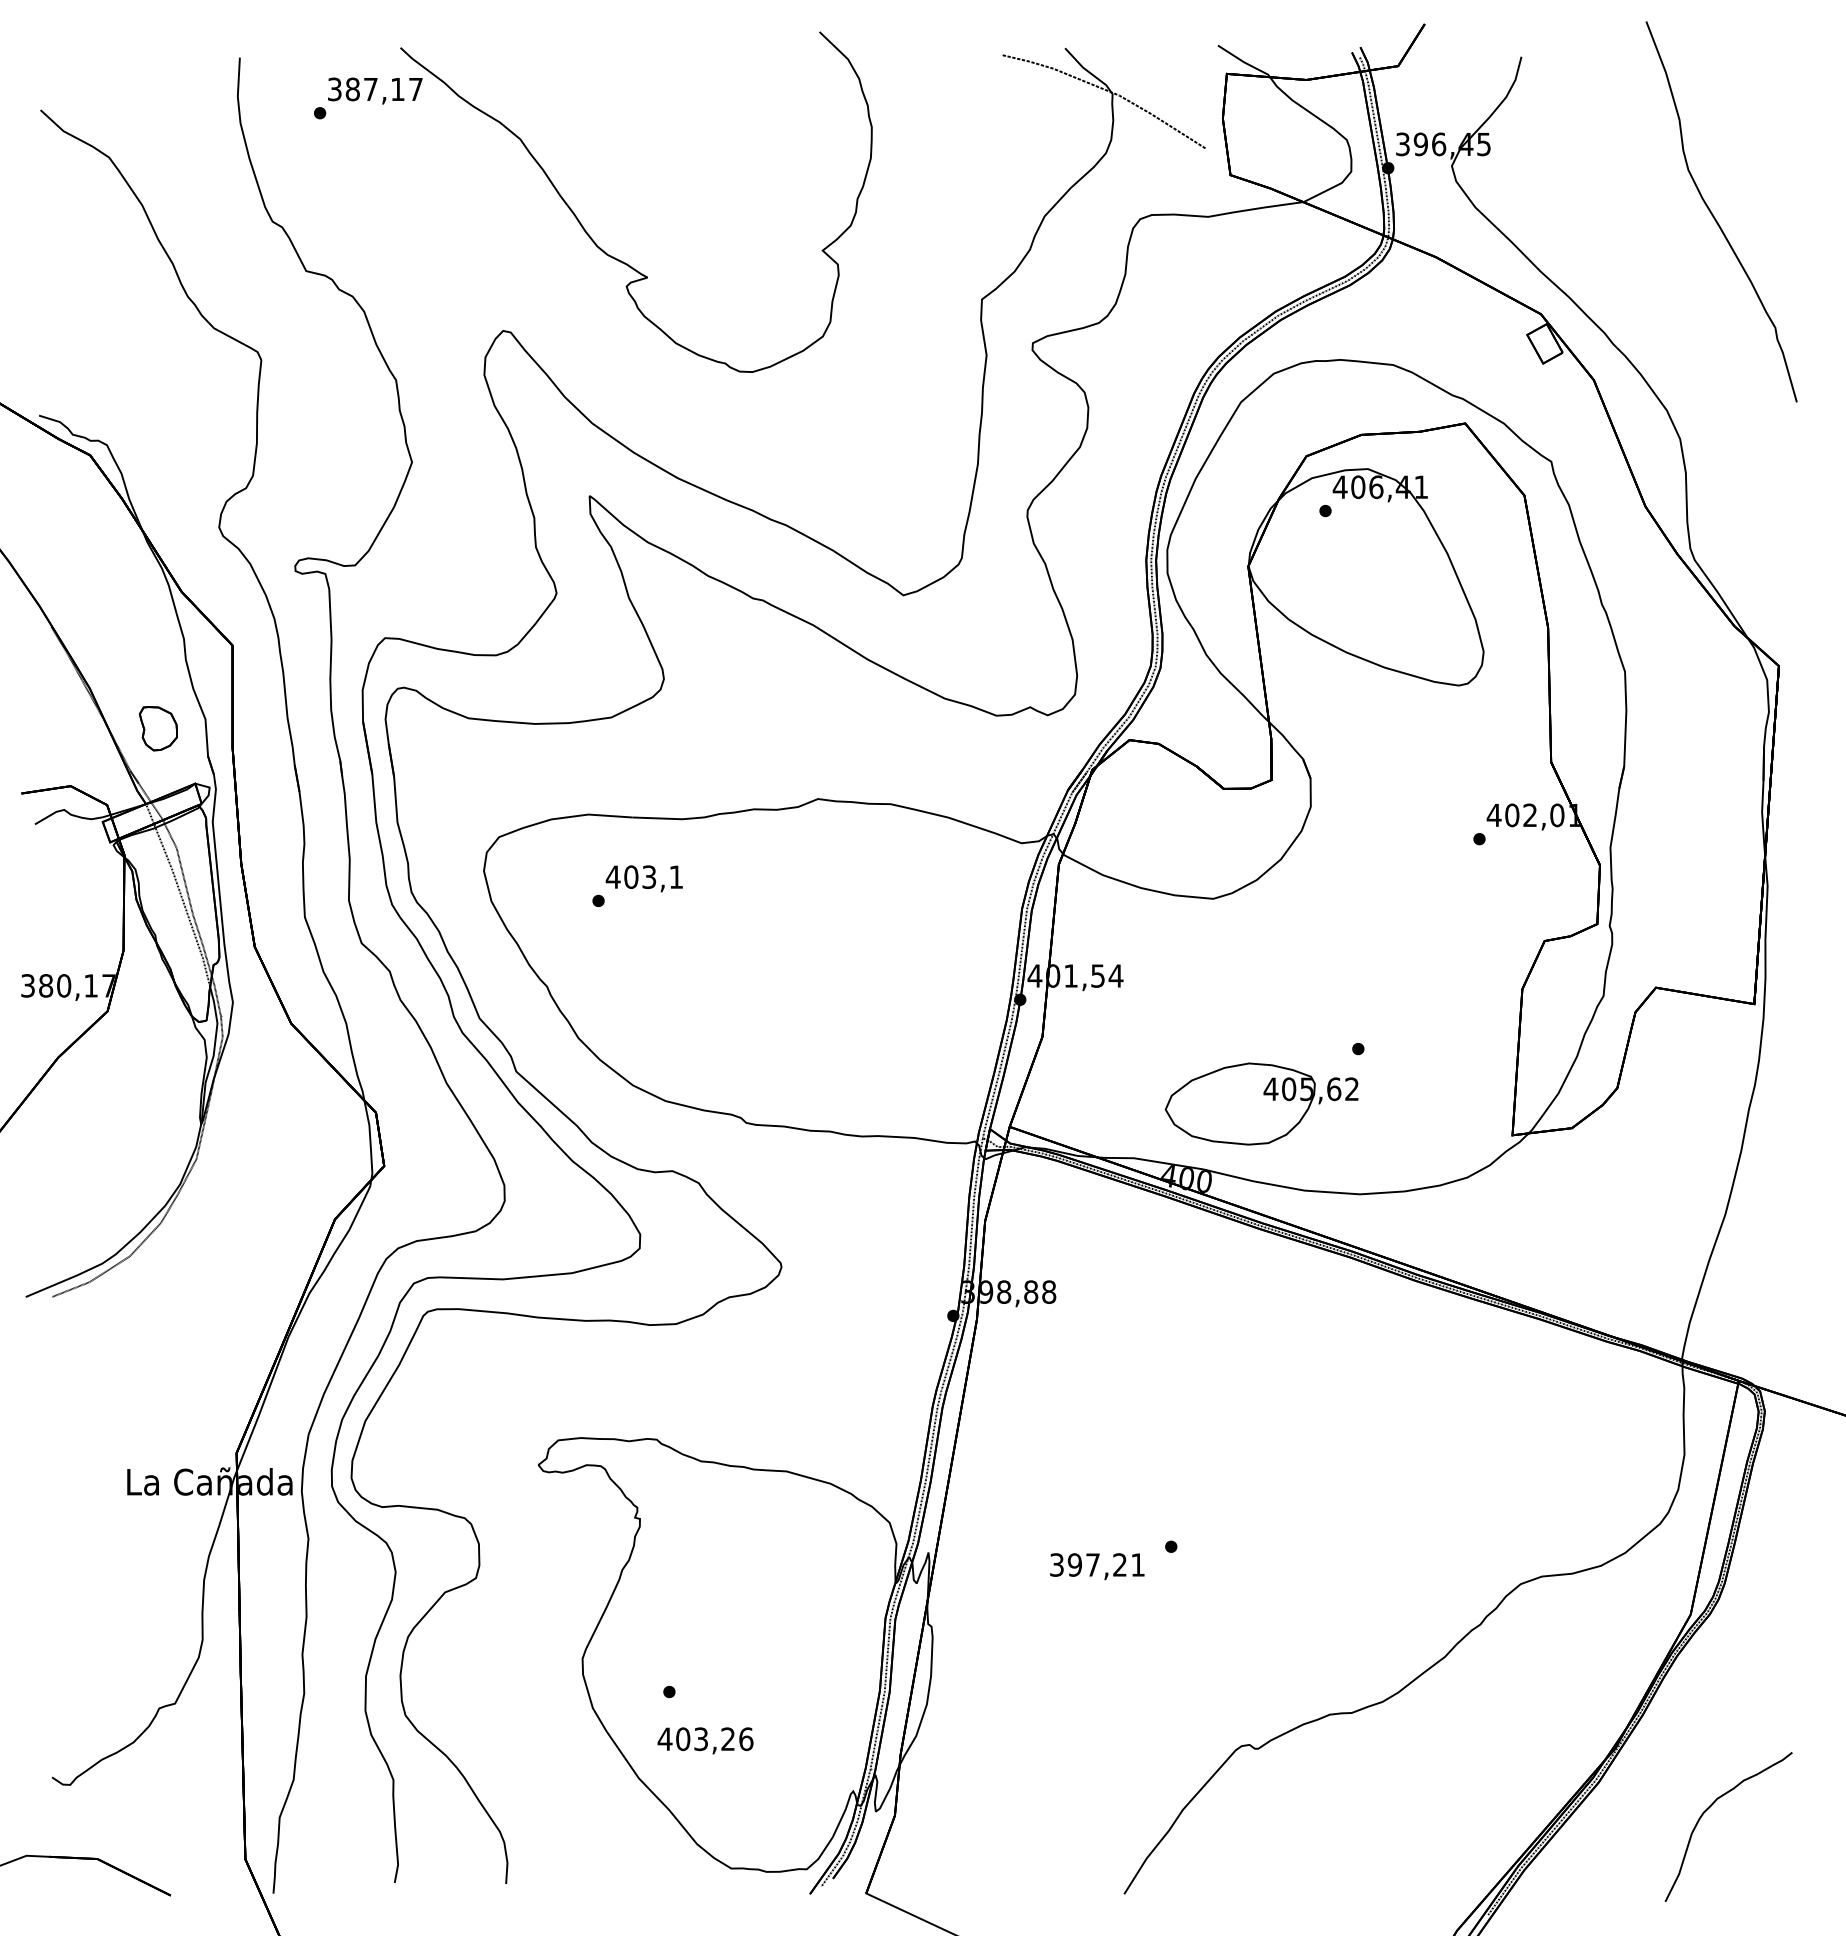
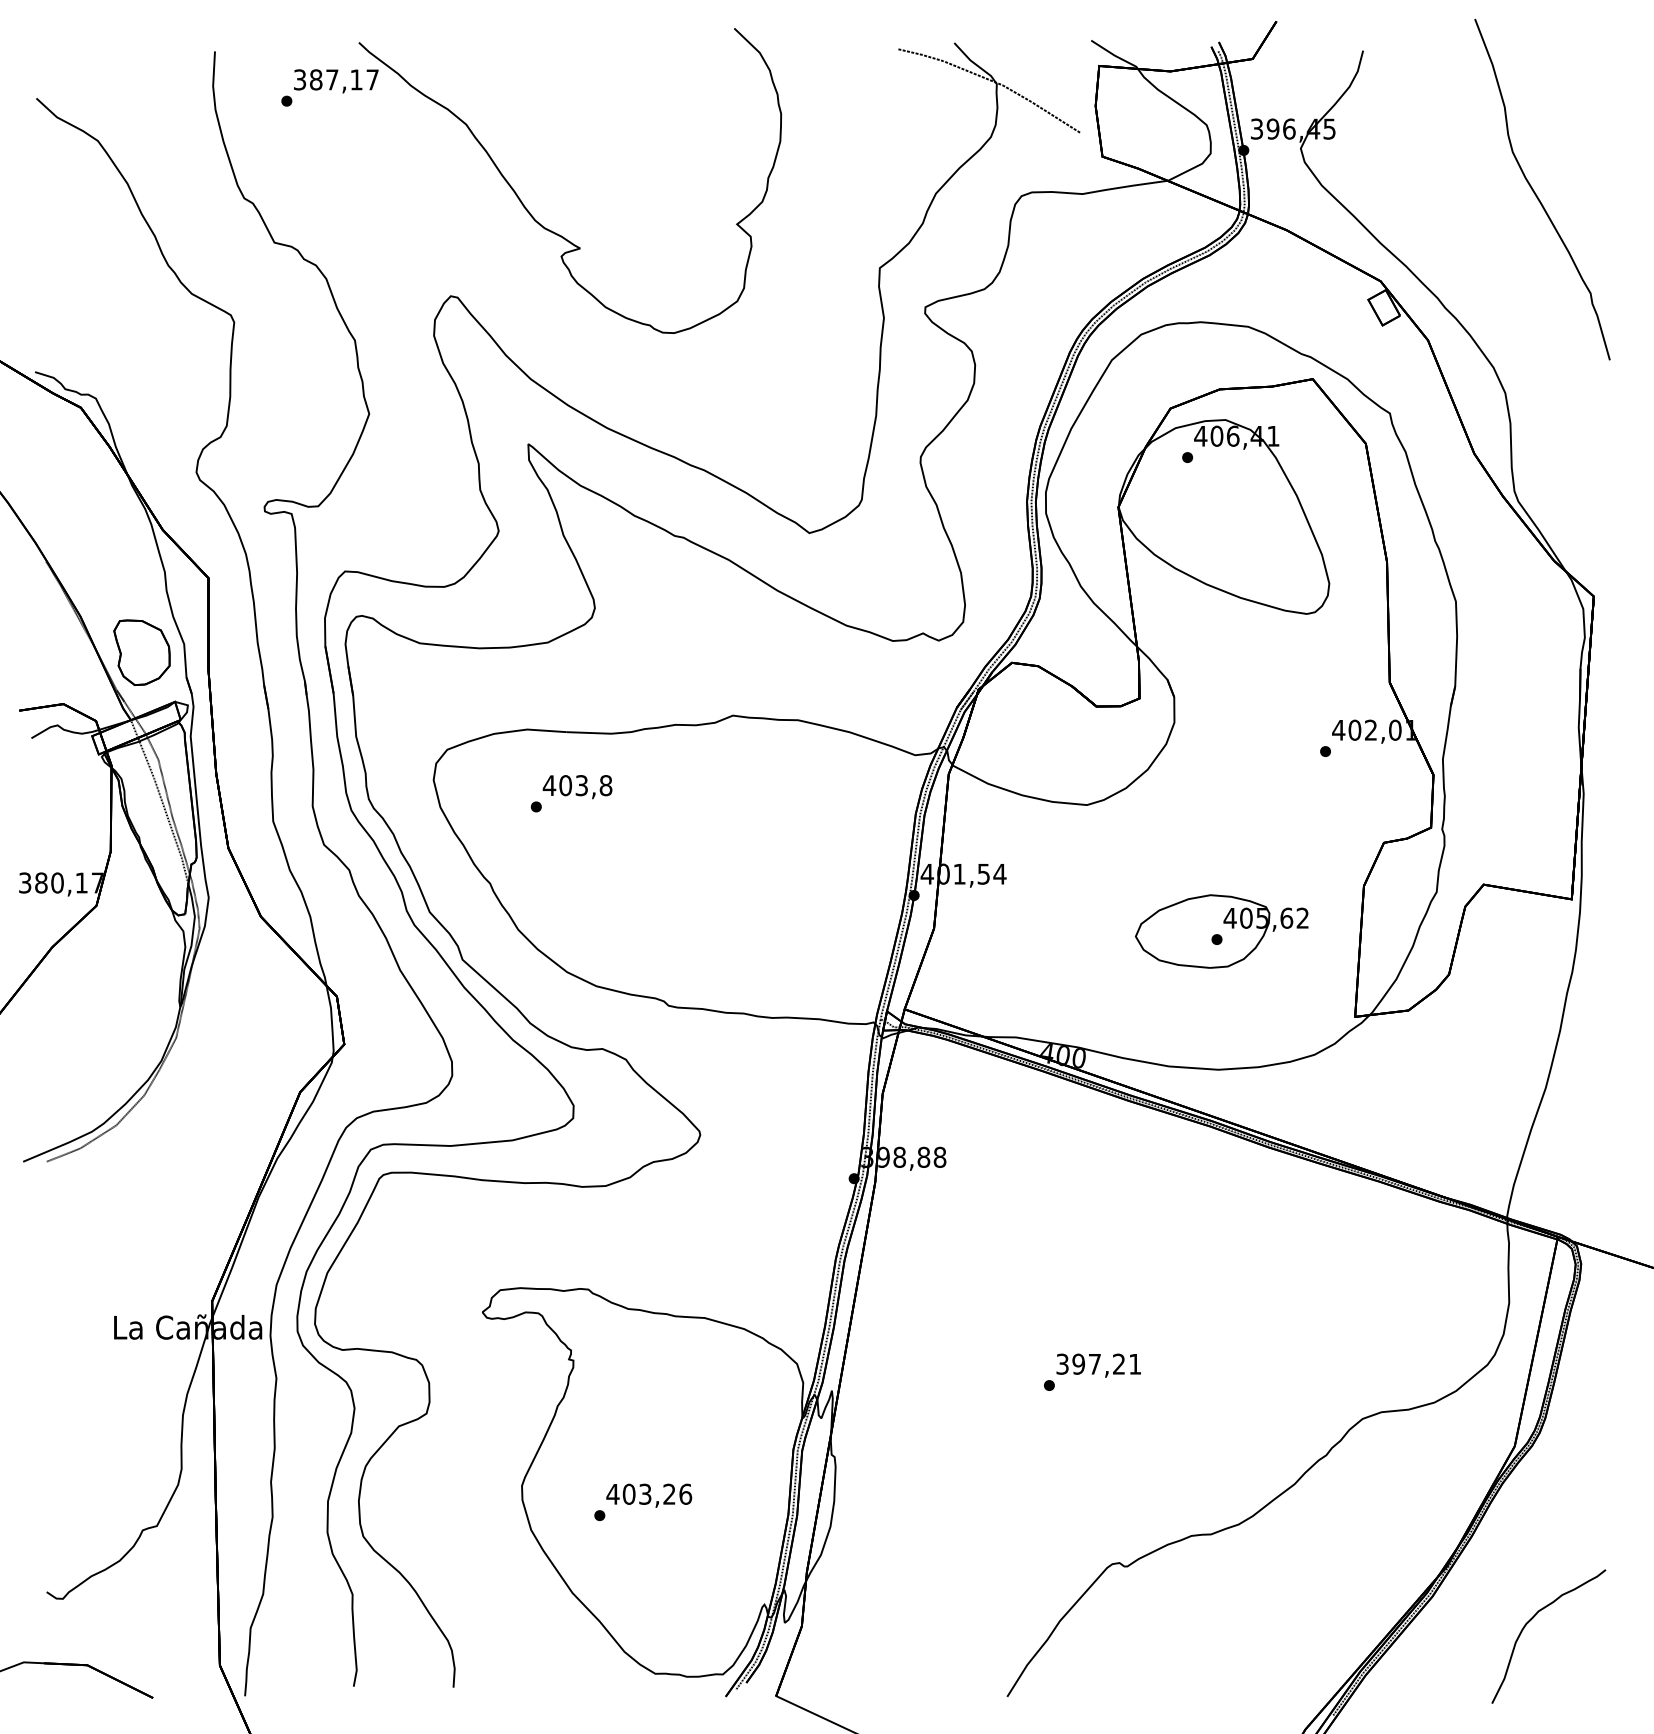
part: (158, 728) -> (142, 652), size x1.67
text: (676, 877) -> (606, 785), 403,1 -> 403,8
part: (1261, 1103) -> (1221, 931), moved
text: (1097, 1566) -> (1098, 1365), moved
text: (705, 1740) -> (649, 1495), moved

